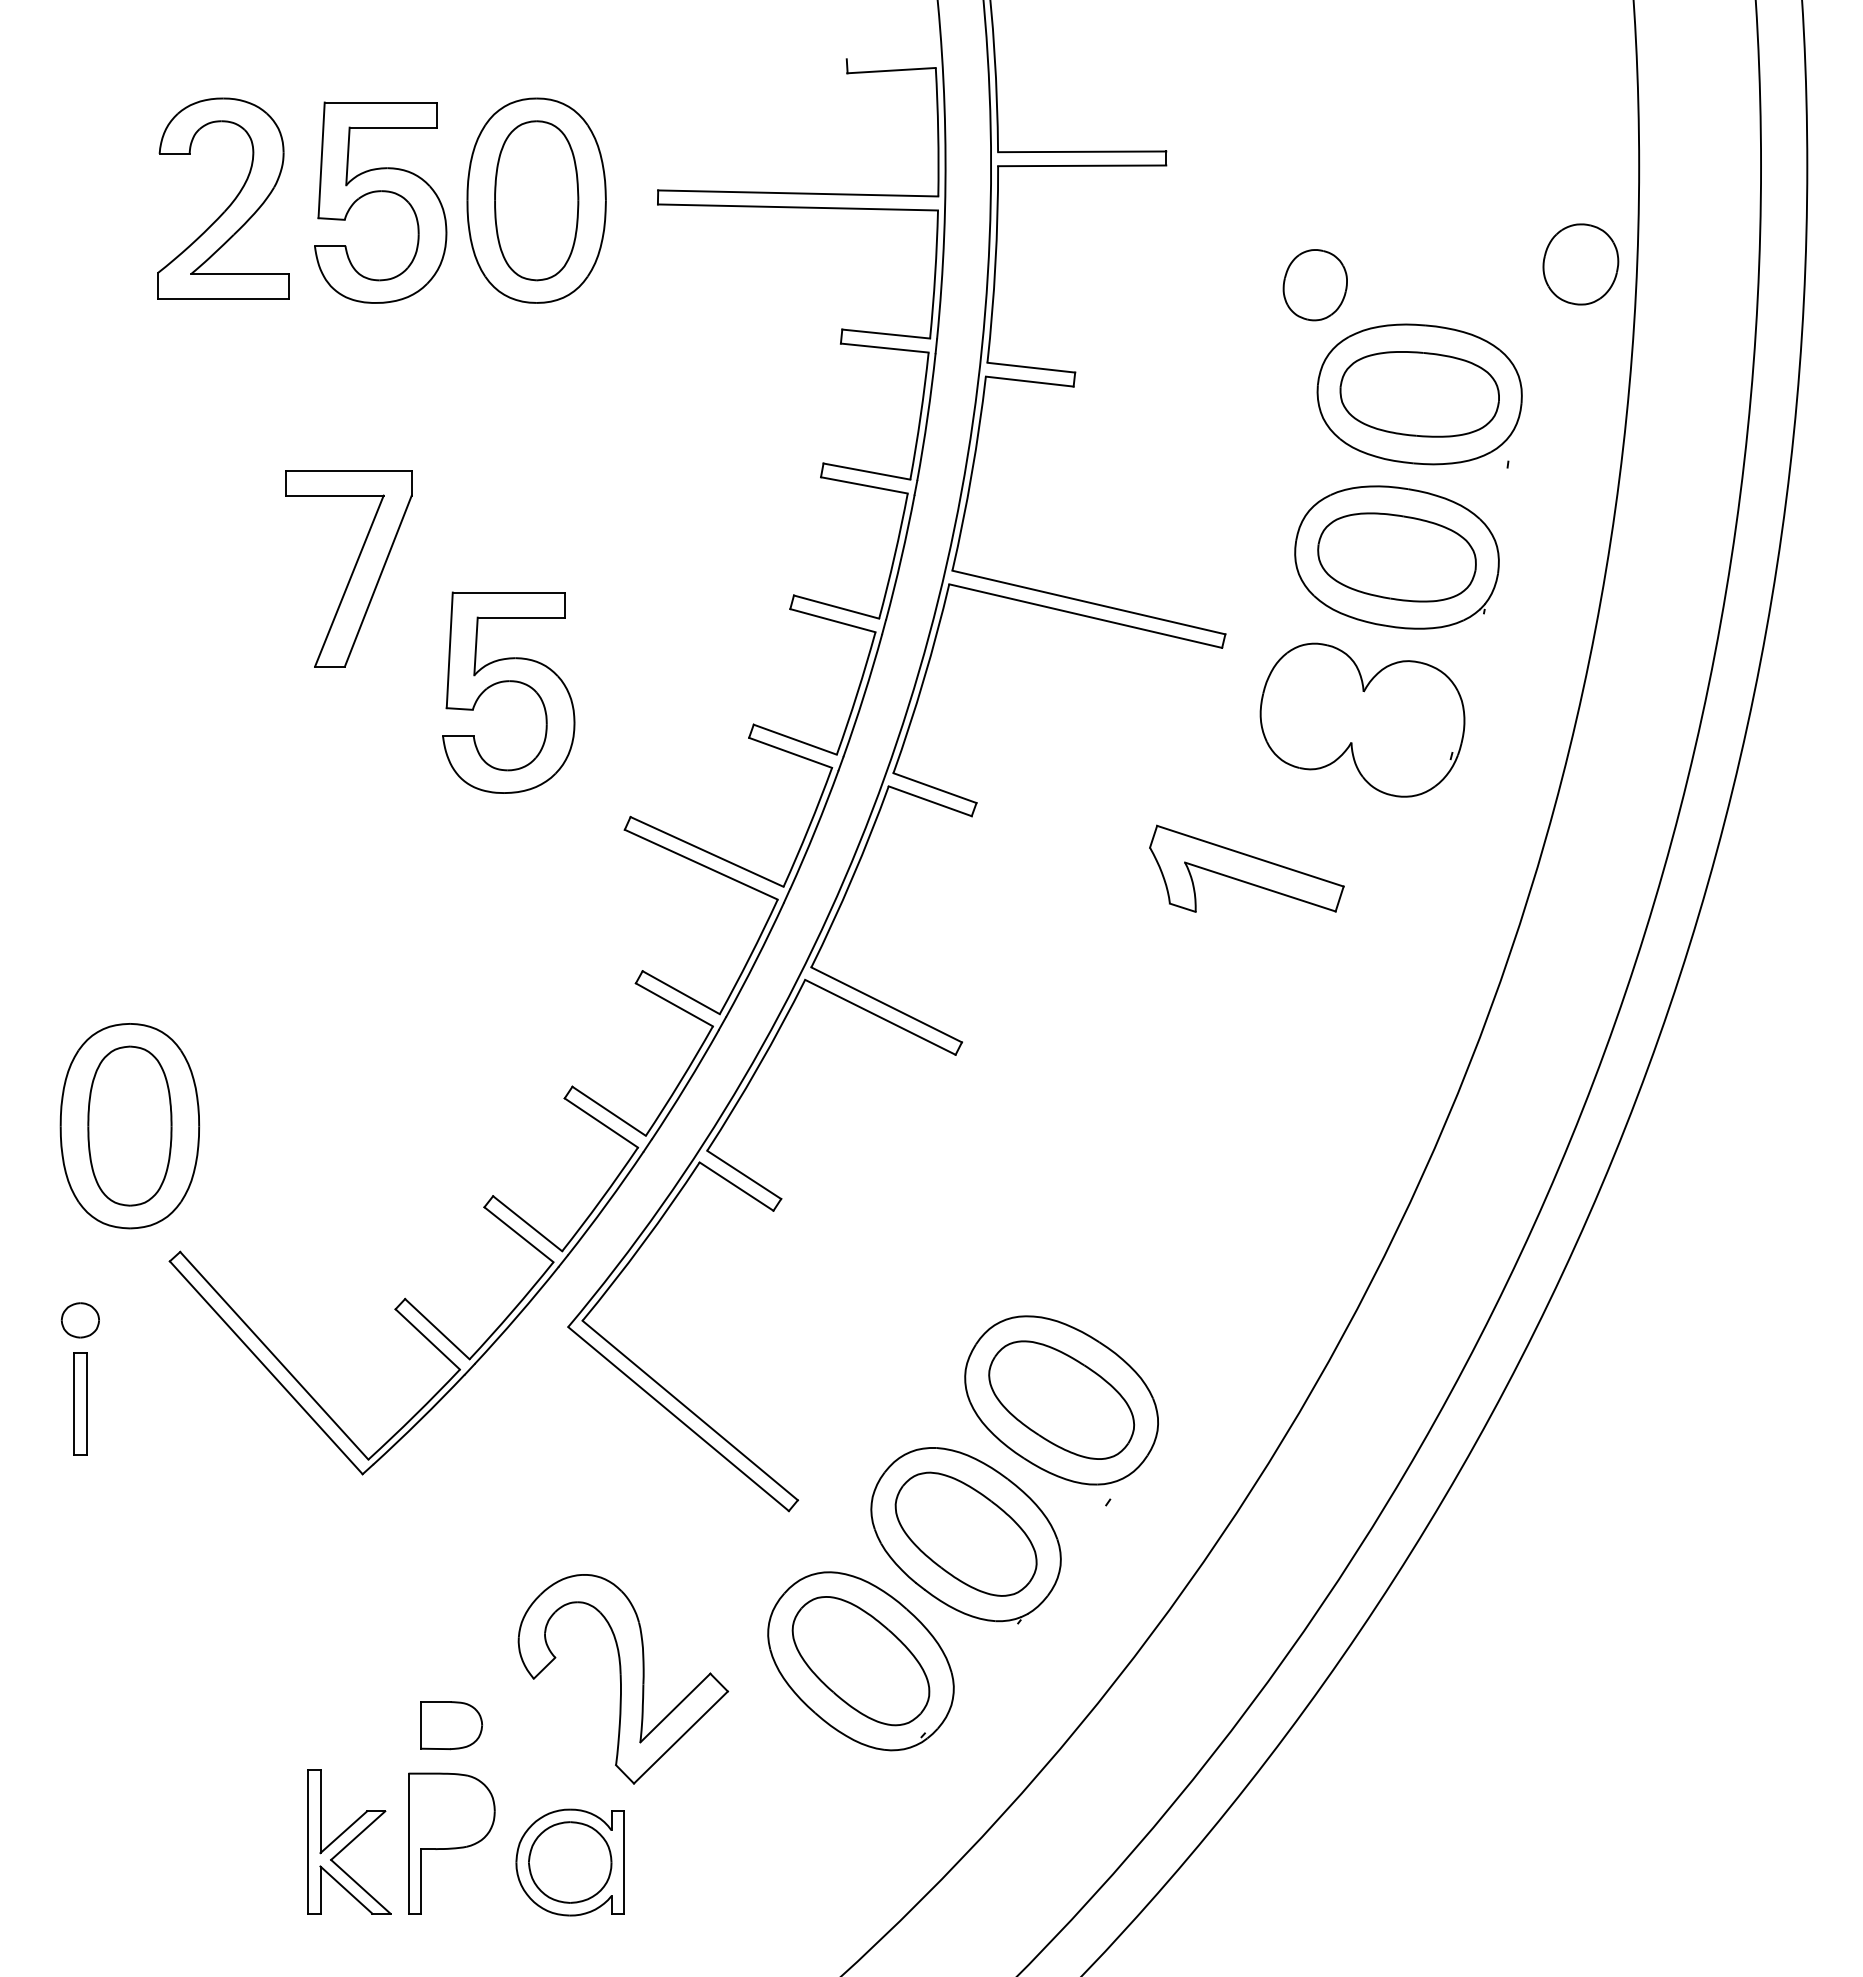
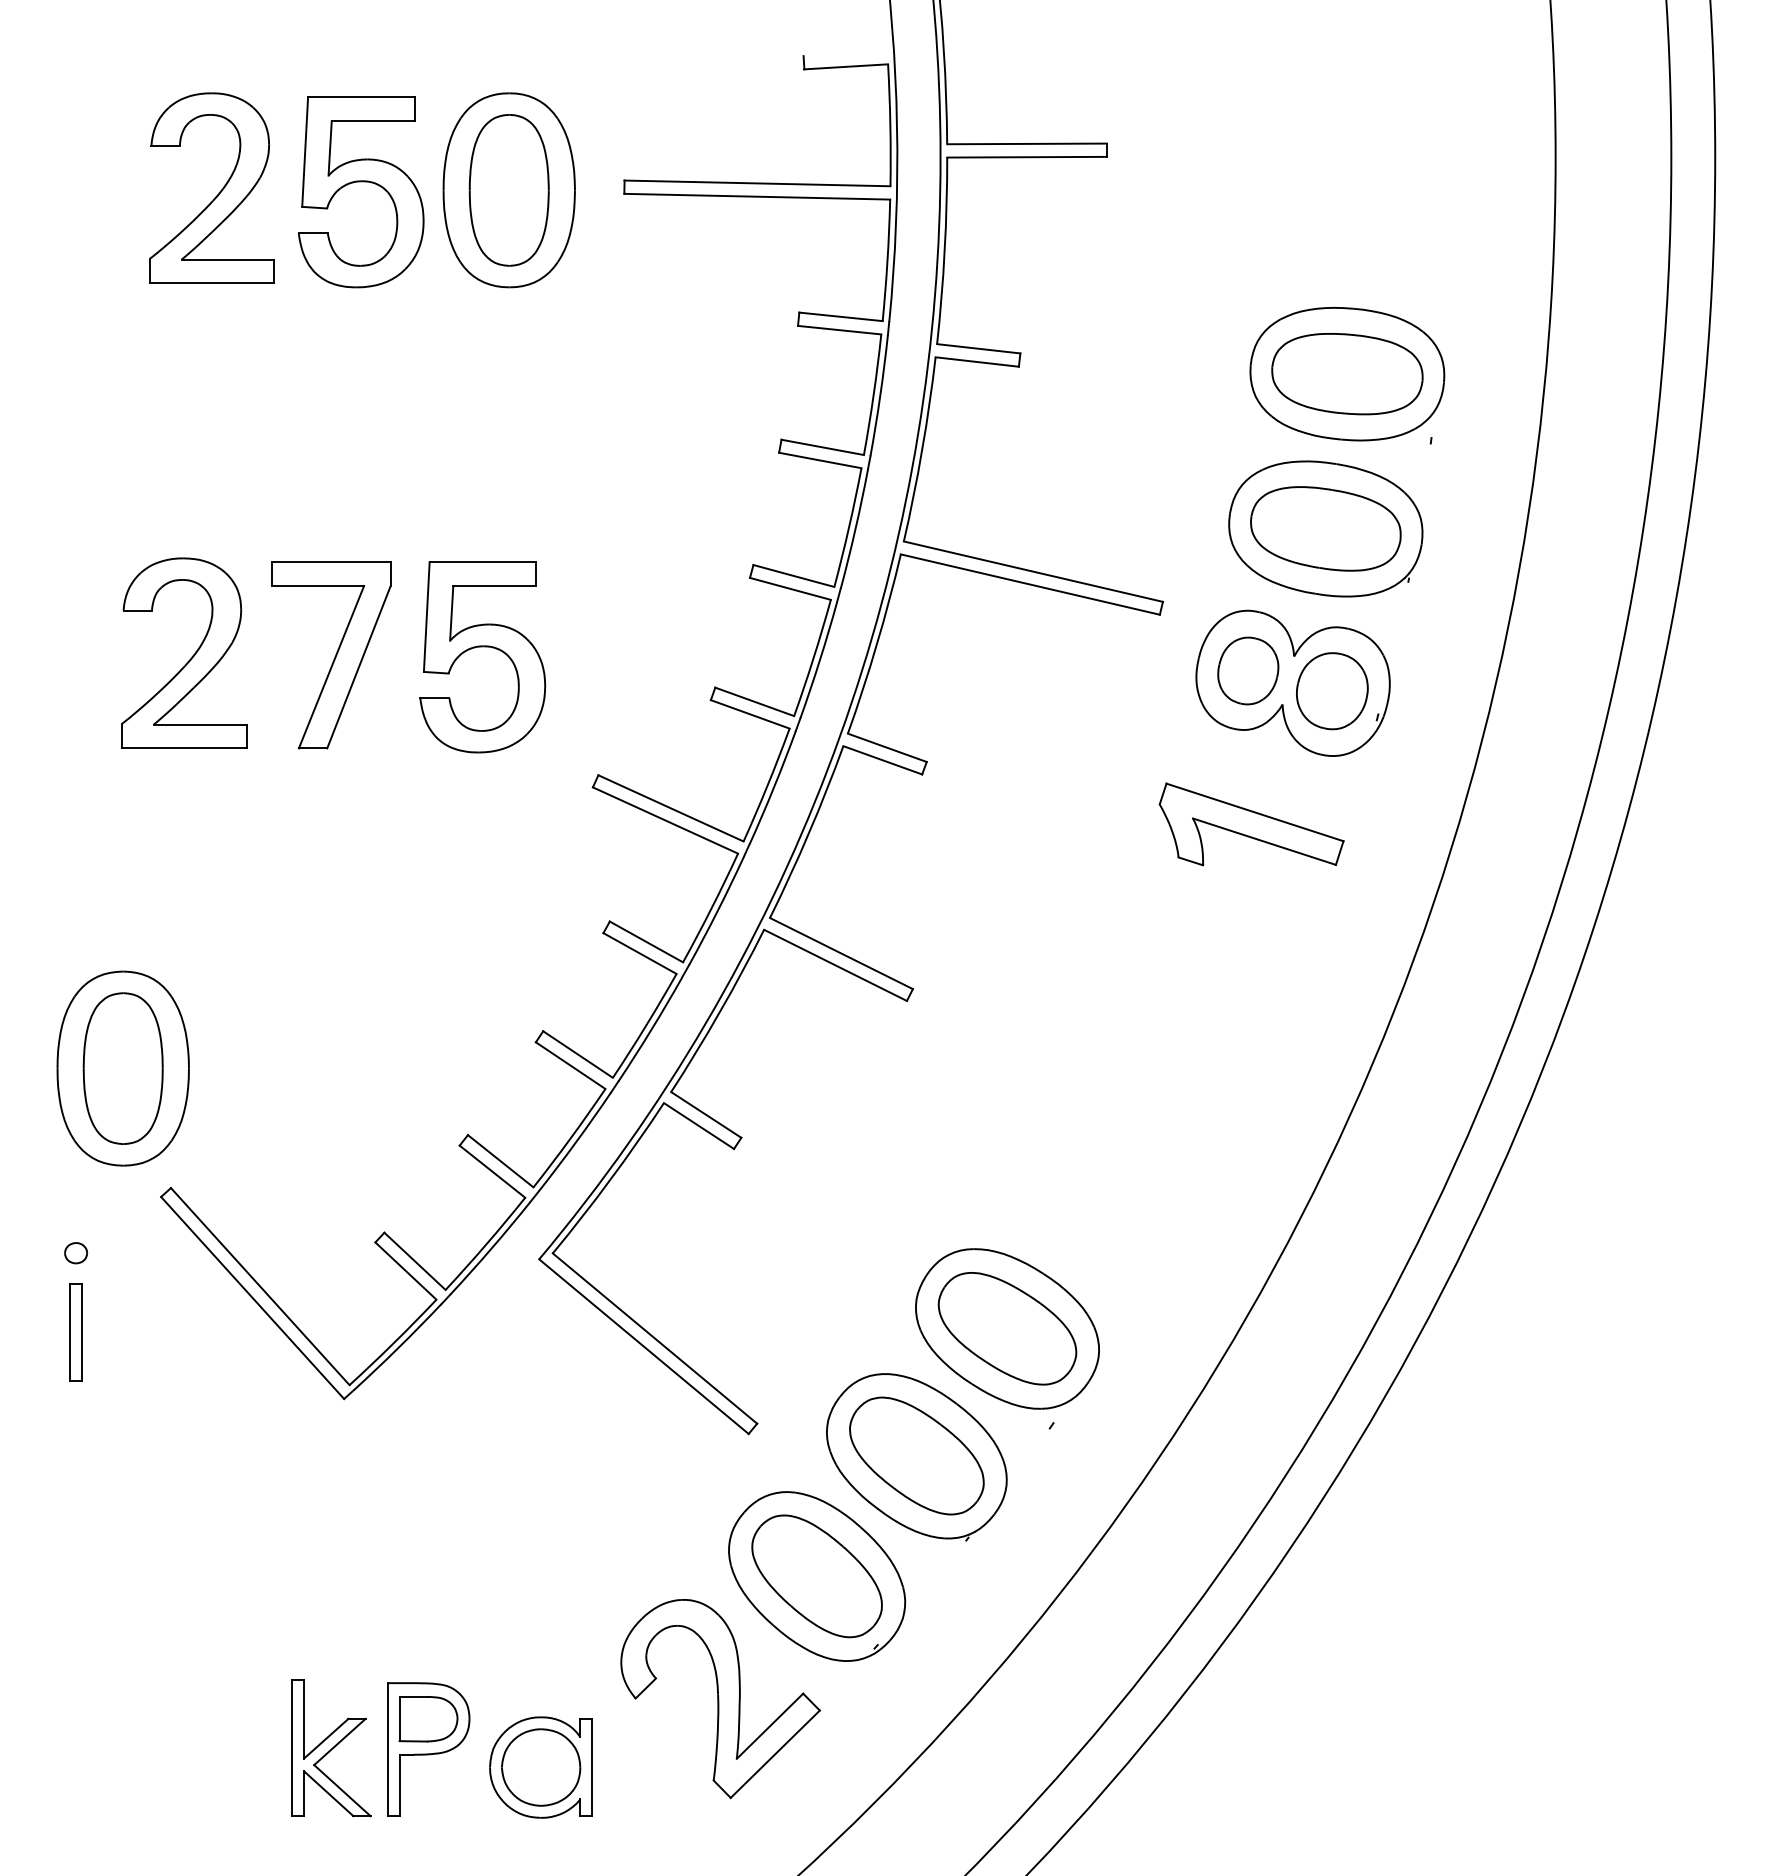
part: (1580, 264) -> (1331, 691), moved
part: (1314, 285) -> (1247, 671), moved
part: (348, 568) -> (330, 655), moved
part: (201, 692) -> (191, 657), added
part: (1246, 868) -> (1251, 824), moved
part: (79, 1320) -> (75, 1253), size x0.62
part: (623, 1679) -> (720, 1699), moved
part: (451, 1725) -> (428, 1719), moved

